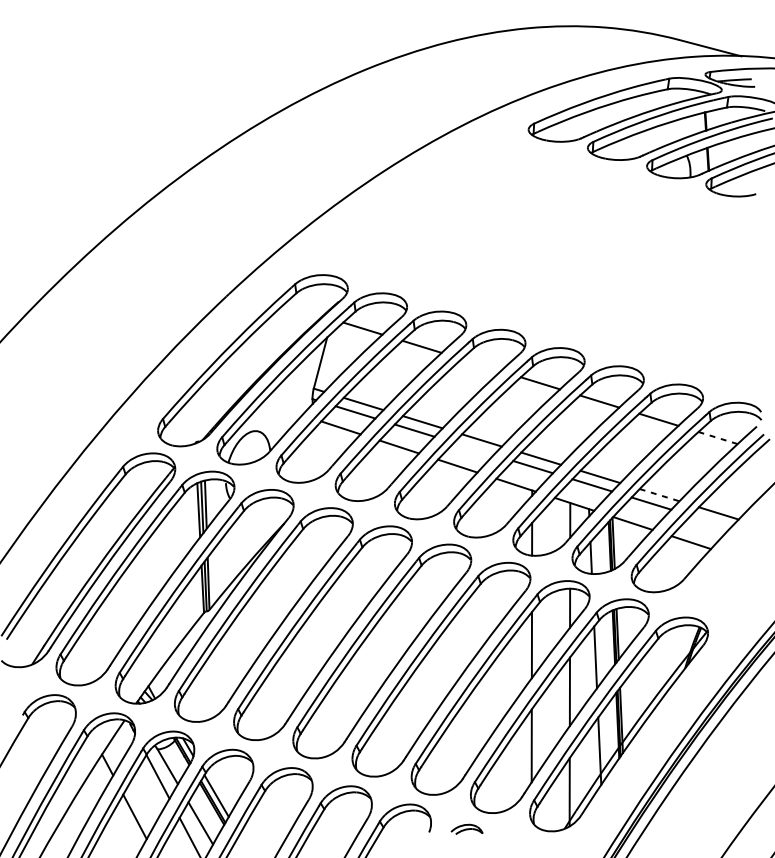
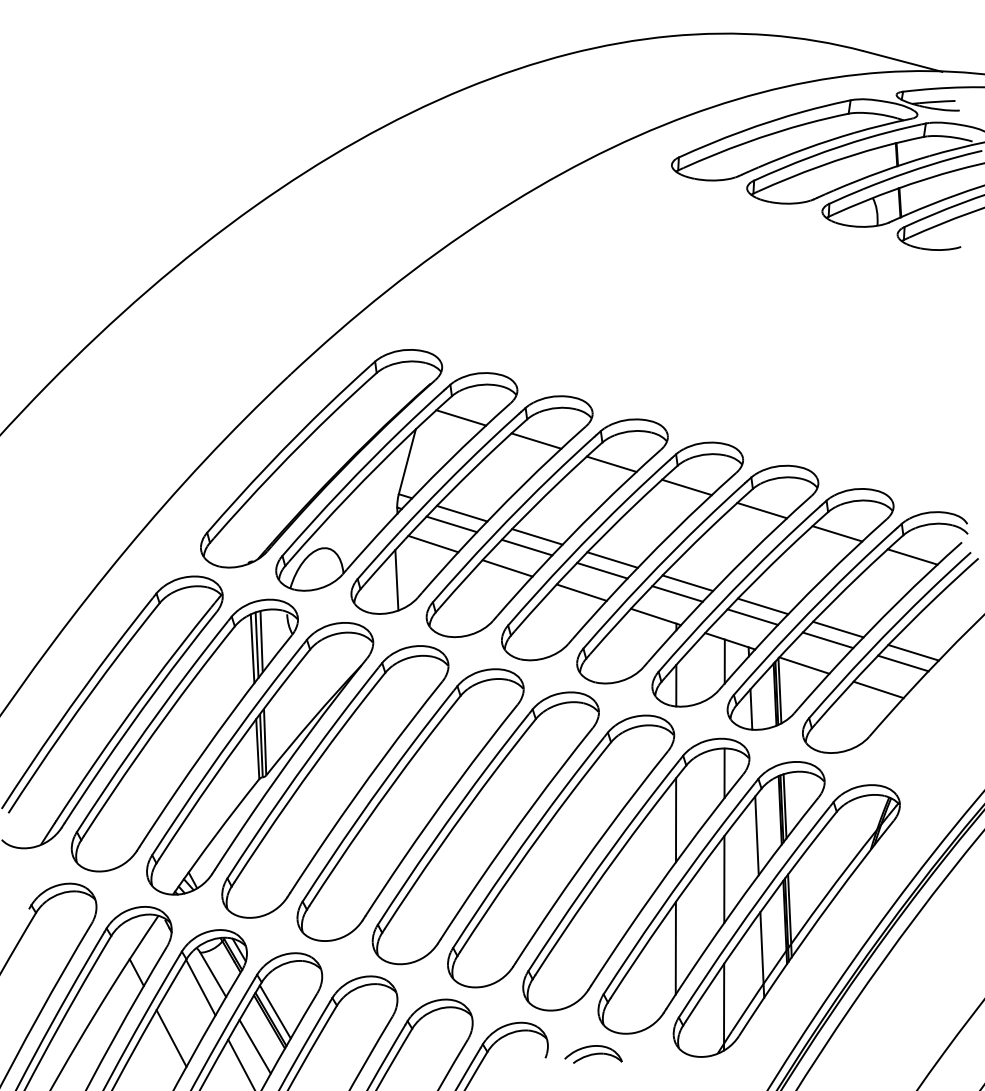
line: (481, 364) -> (611, 463), added
line: (718, 438) -> (913, 557), dashed -> solid
line: (474, 448) -> (602, 570), added
line: (311, 456) -> (396, 580), added
line: (659, 495) -> (838, 629), dashed -> solid
line: (710, 521) -> (903, 663), added
part: (466, 829) -> (593, 1054), size x1.43

